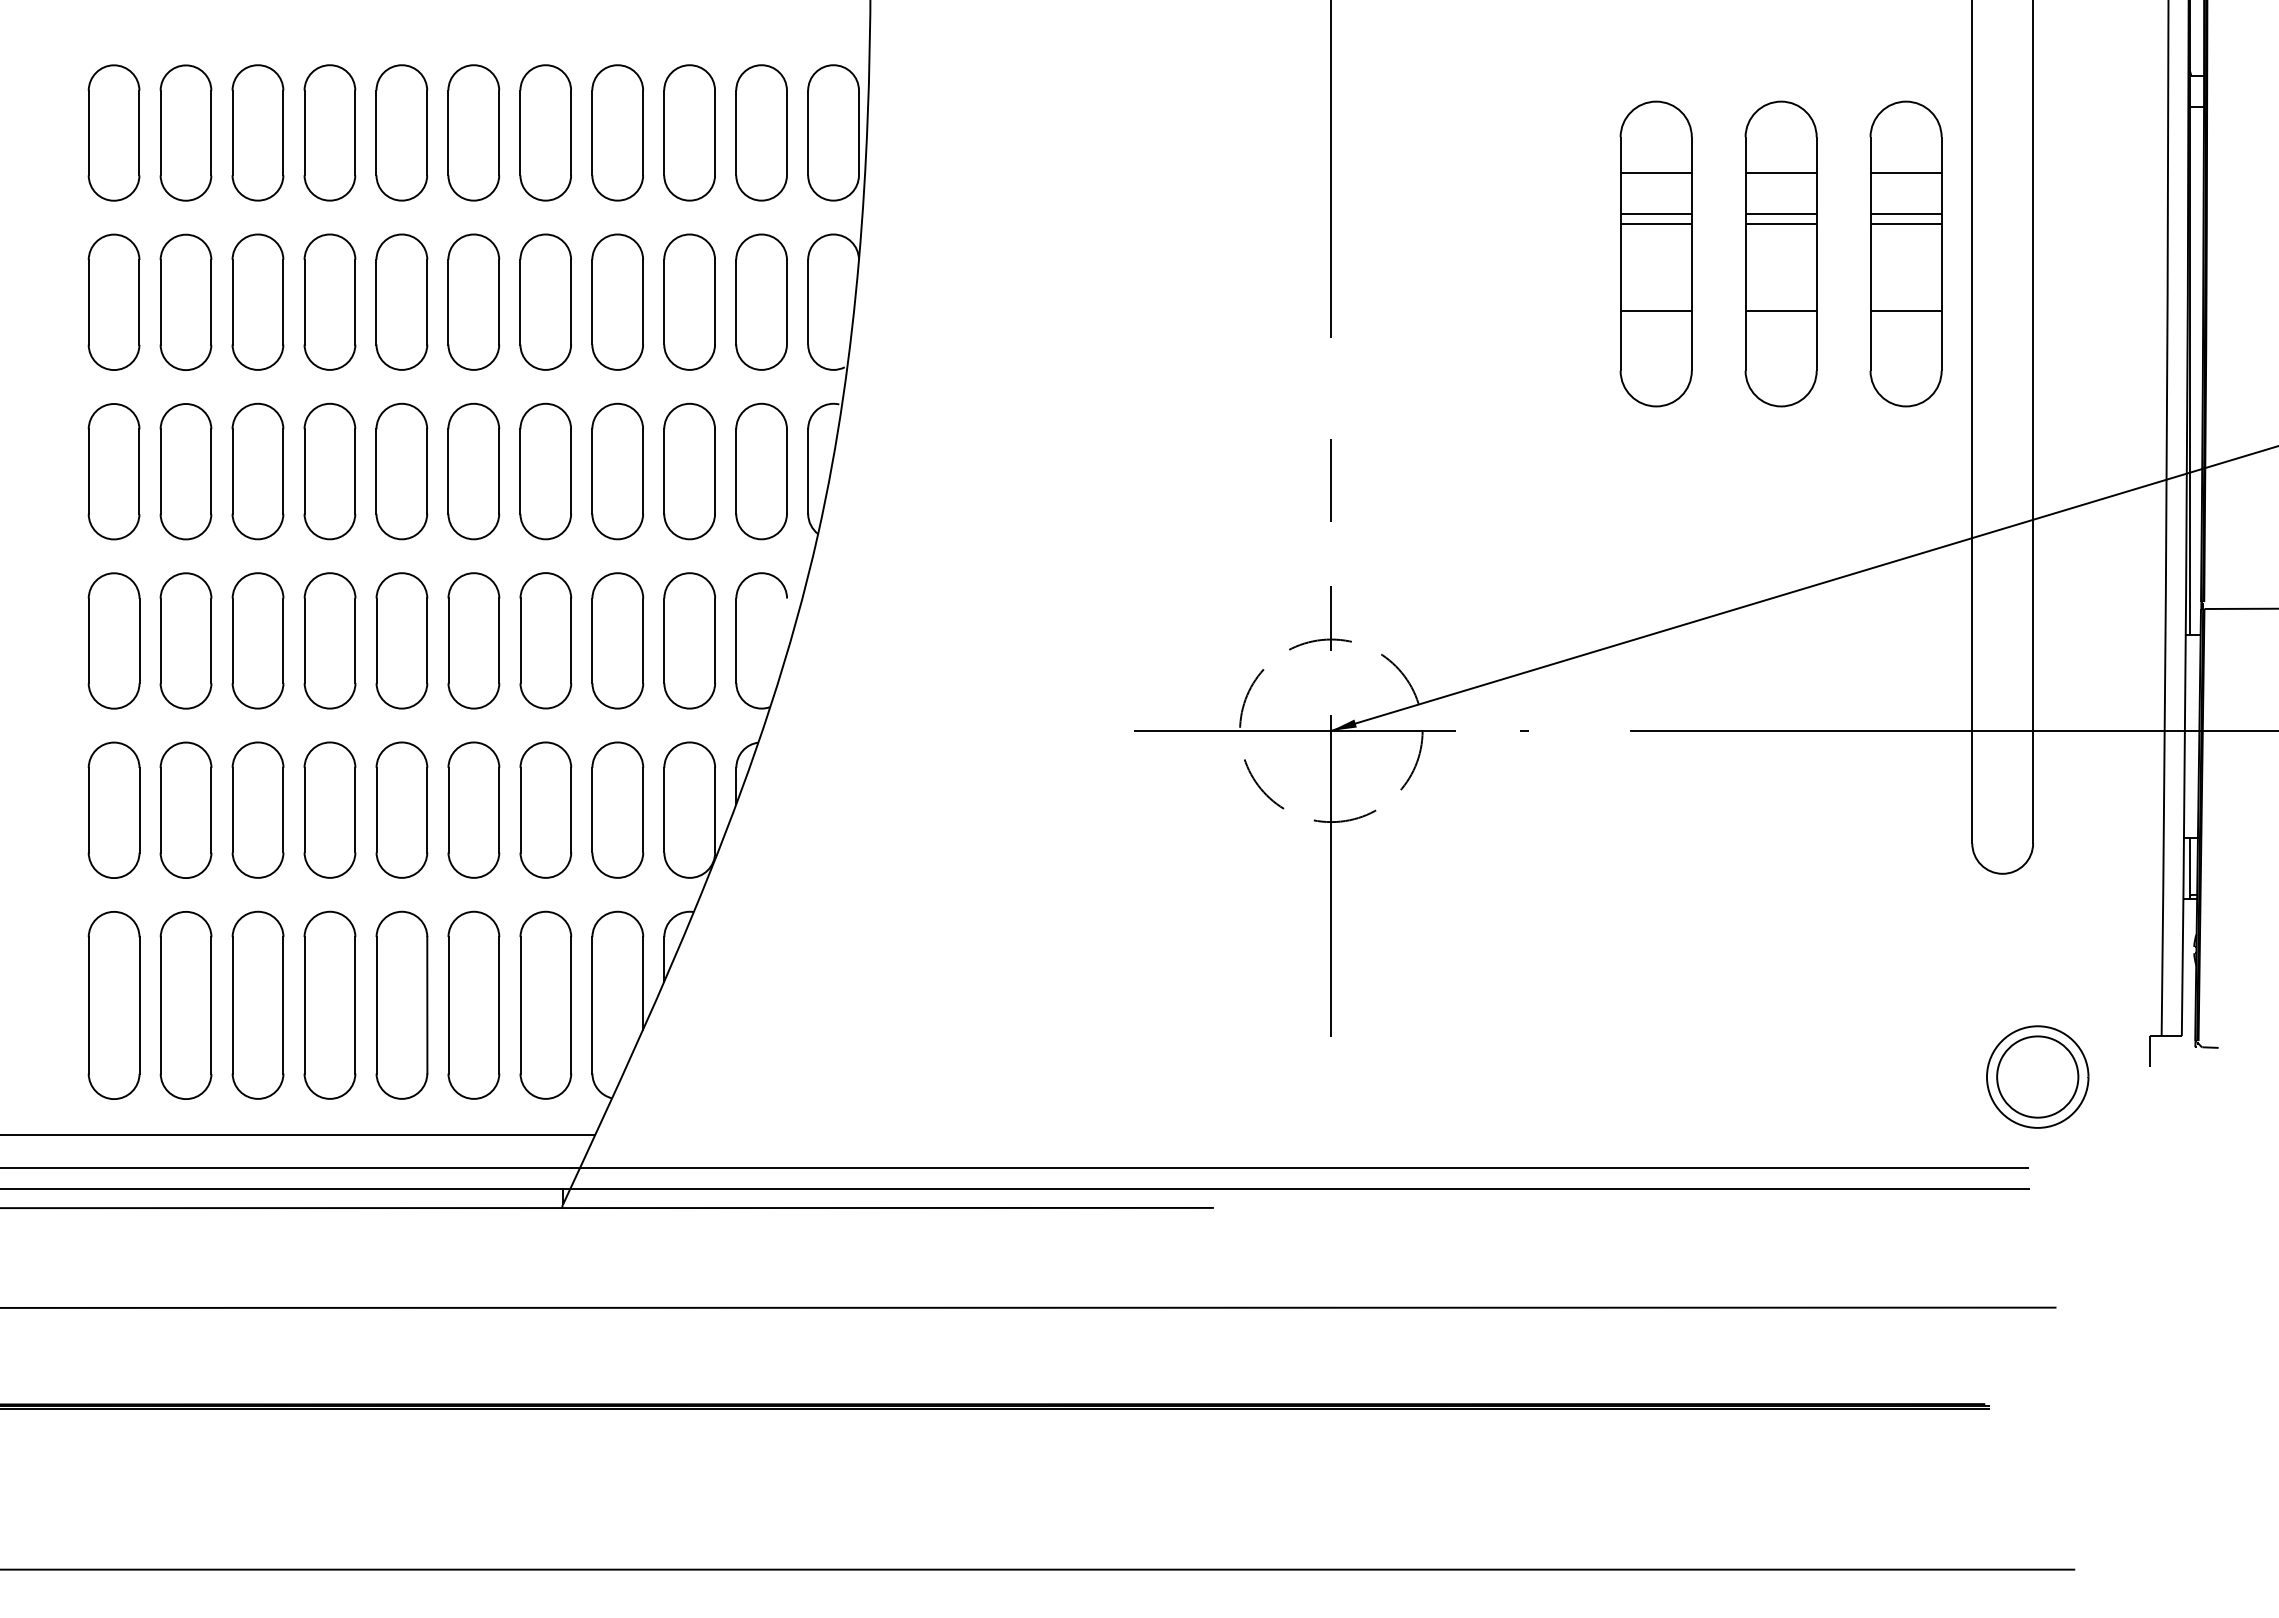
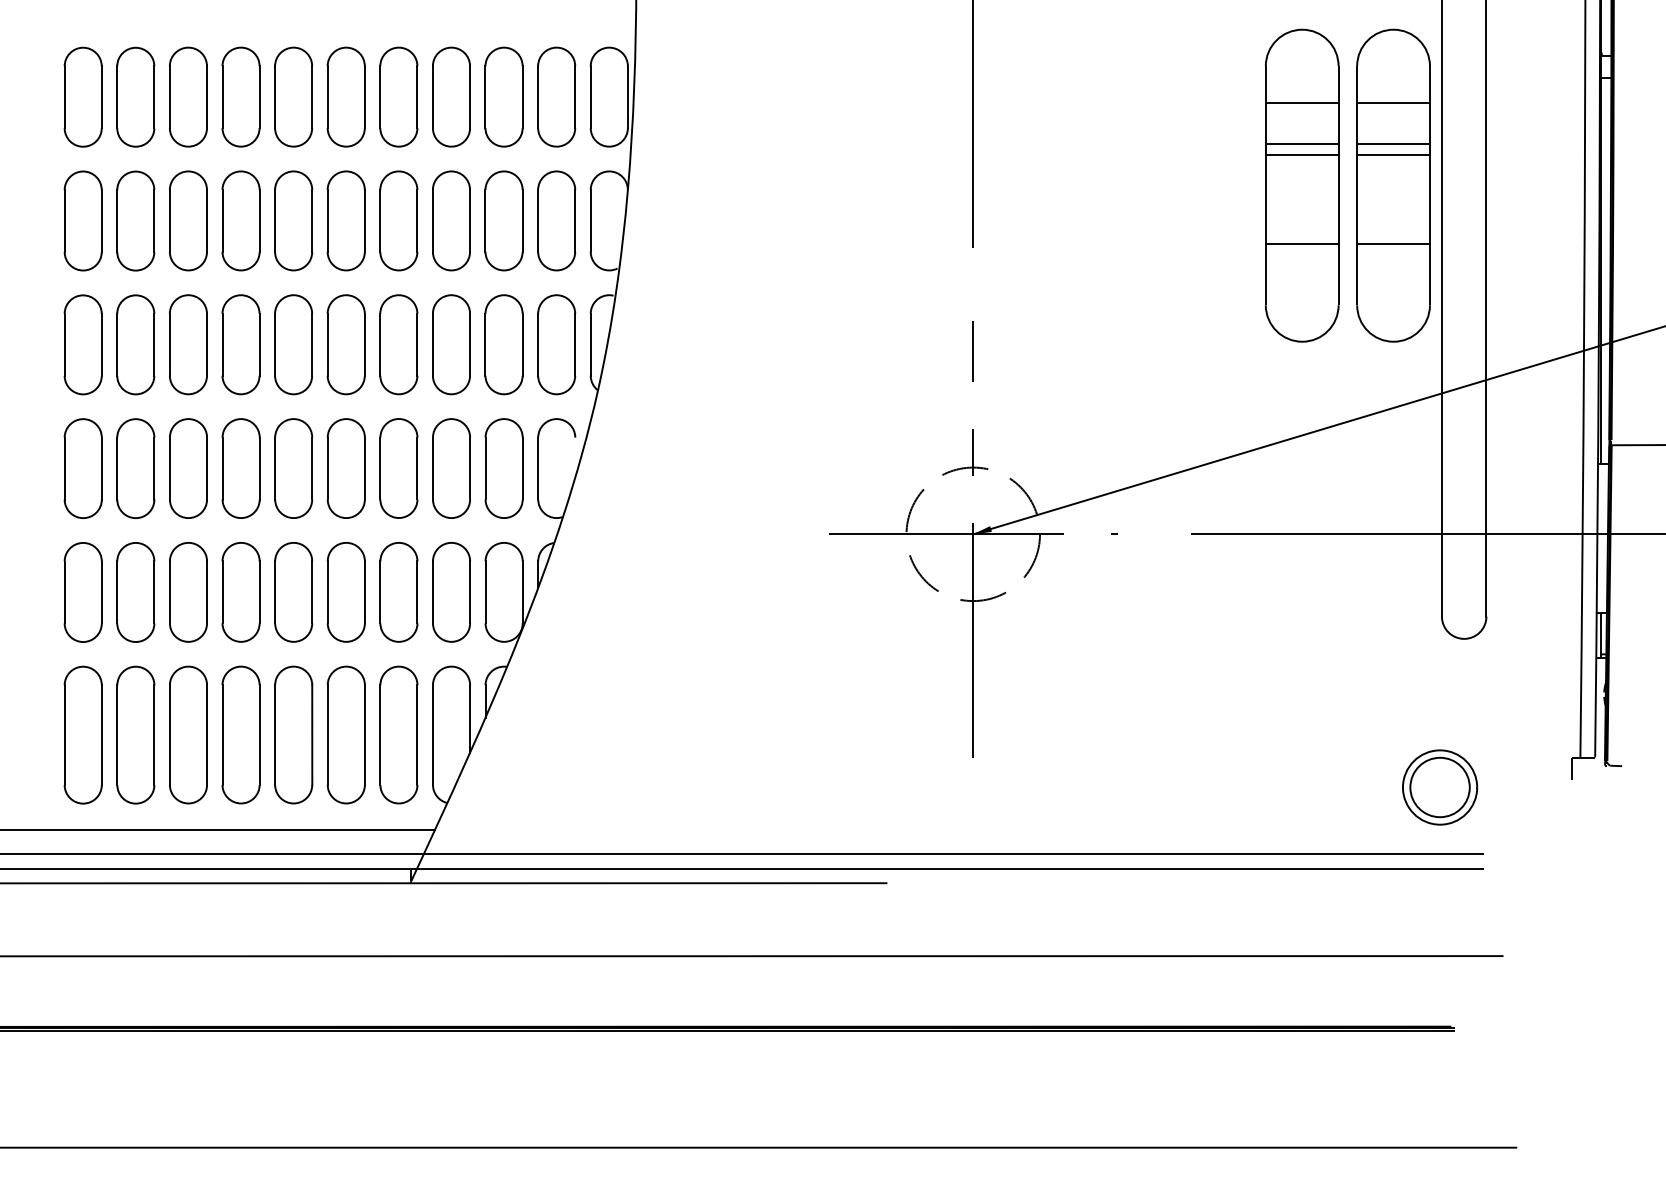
part: (1655, 253) -> (1210, 185), removed
part: (1780, 253) -> (1301, 185), size x1.4
part: (1905, 253) -> (1393, 185), size x1.4
part: (2037, 1076) -> (1439, 787), moved

